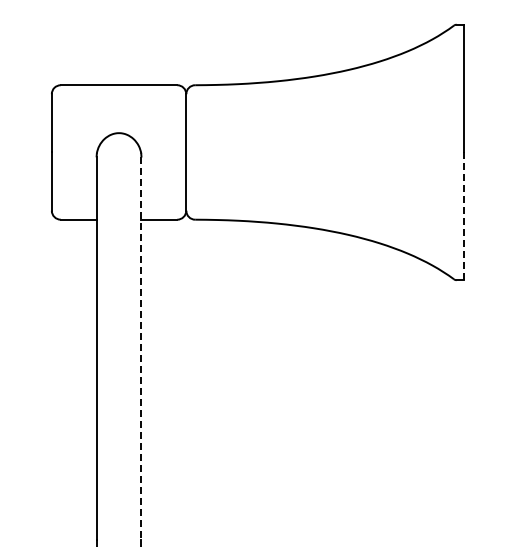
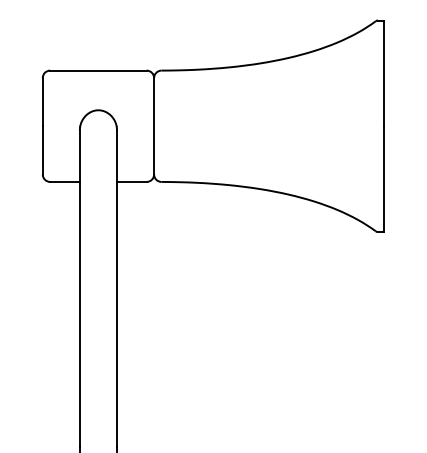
line: (464, 216) -> (384, 179), dashed -> solid
line: (141, 348) -> (117, 288), dashed -> solid

